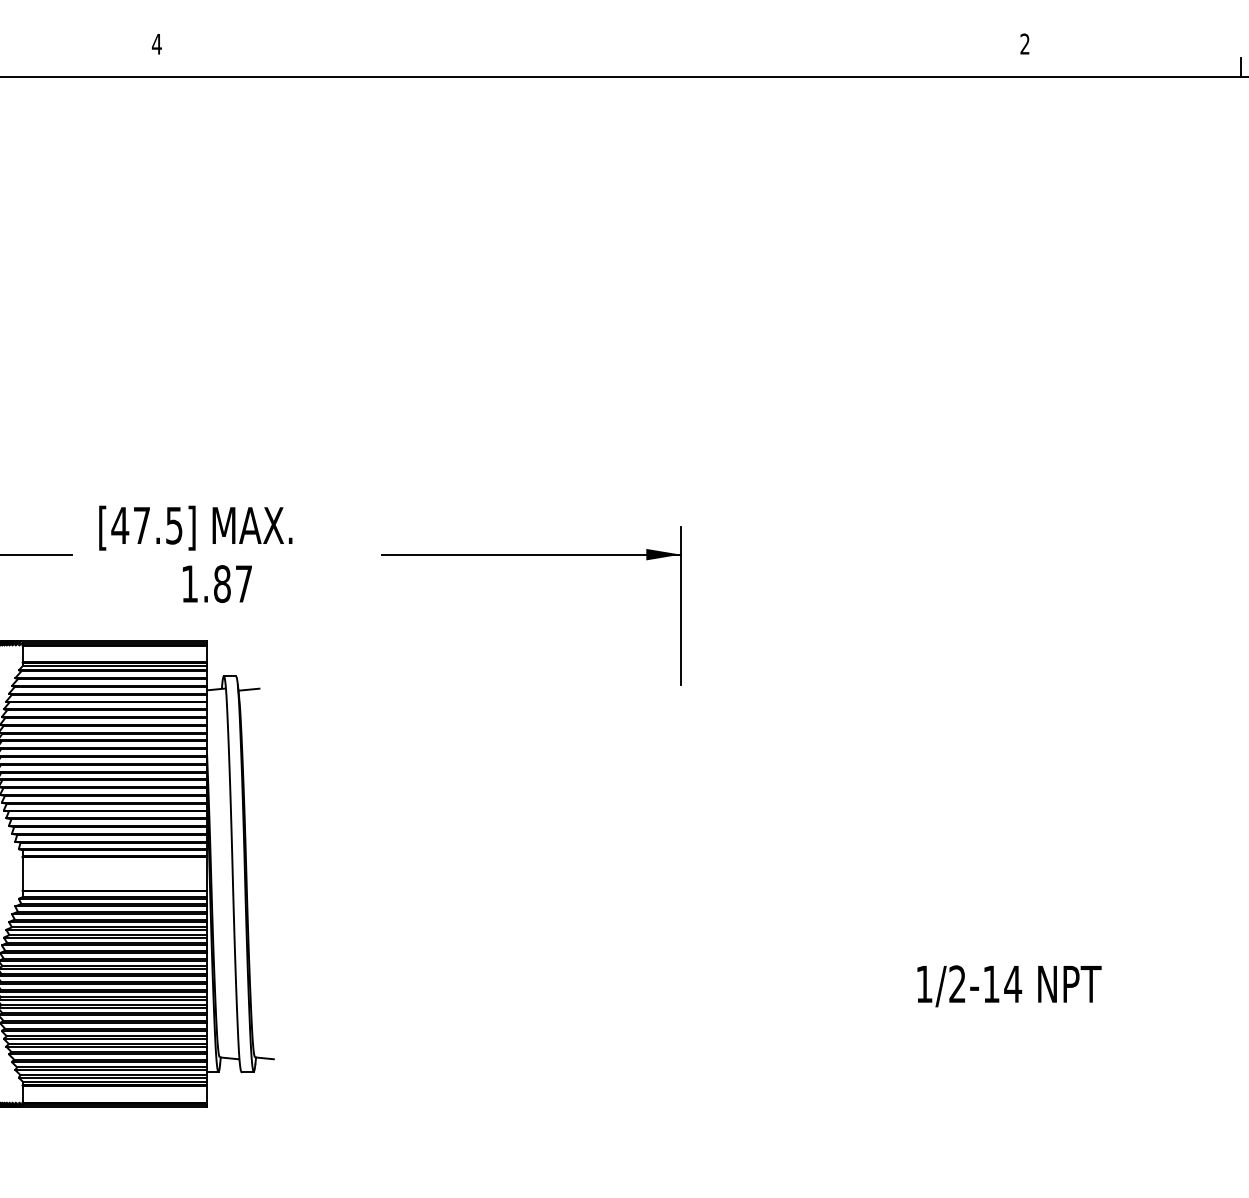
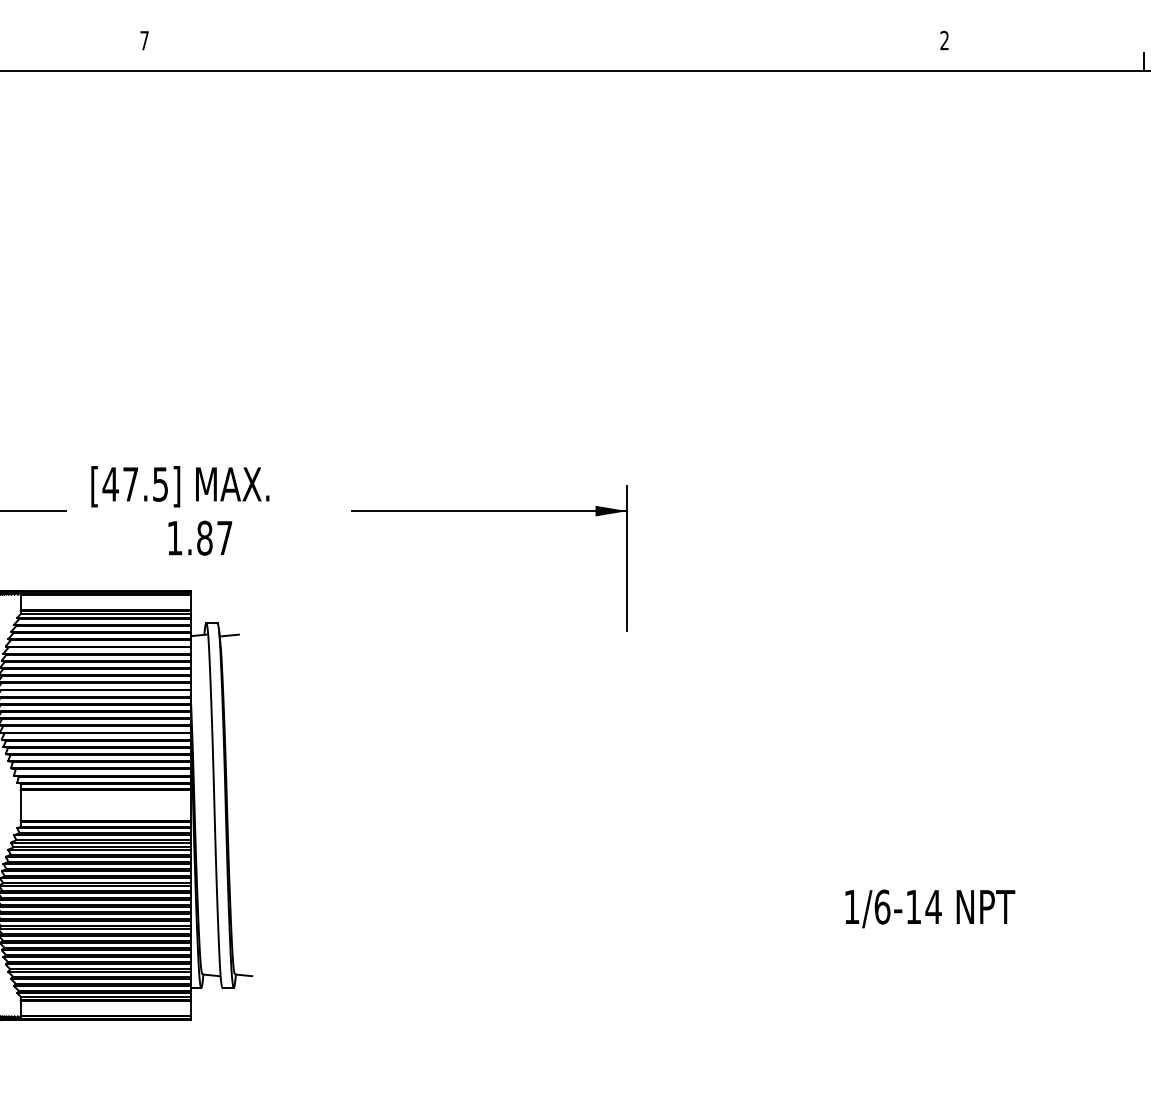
text: (156, 44) -> (144, 40), 4 -> 7
text: (957, 983) -> (882, 906), 1/2-14 -> 1/6-14

